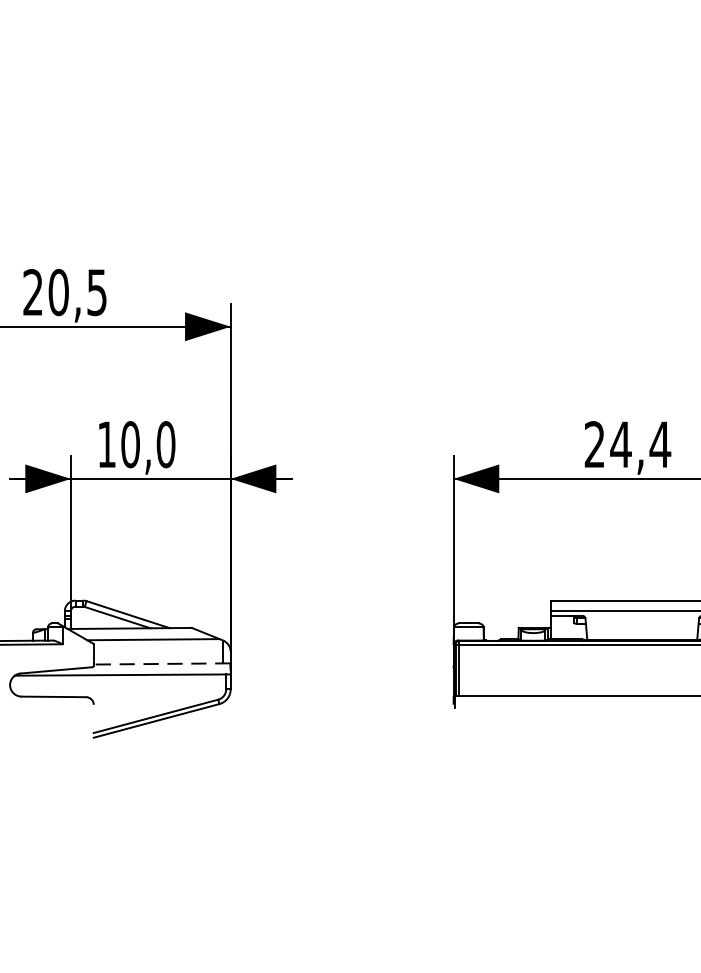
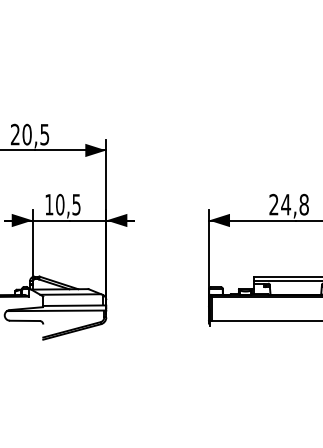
text: (165, 444) -> (76, 204), 10,0 -> 10,5
text: (661, 444) -> (304, 204), 24,4 -> 24,8
line: (161, 663) -> (74, 305), dashed -> solid

